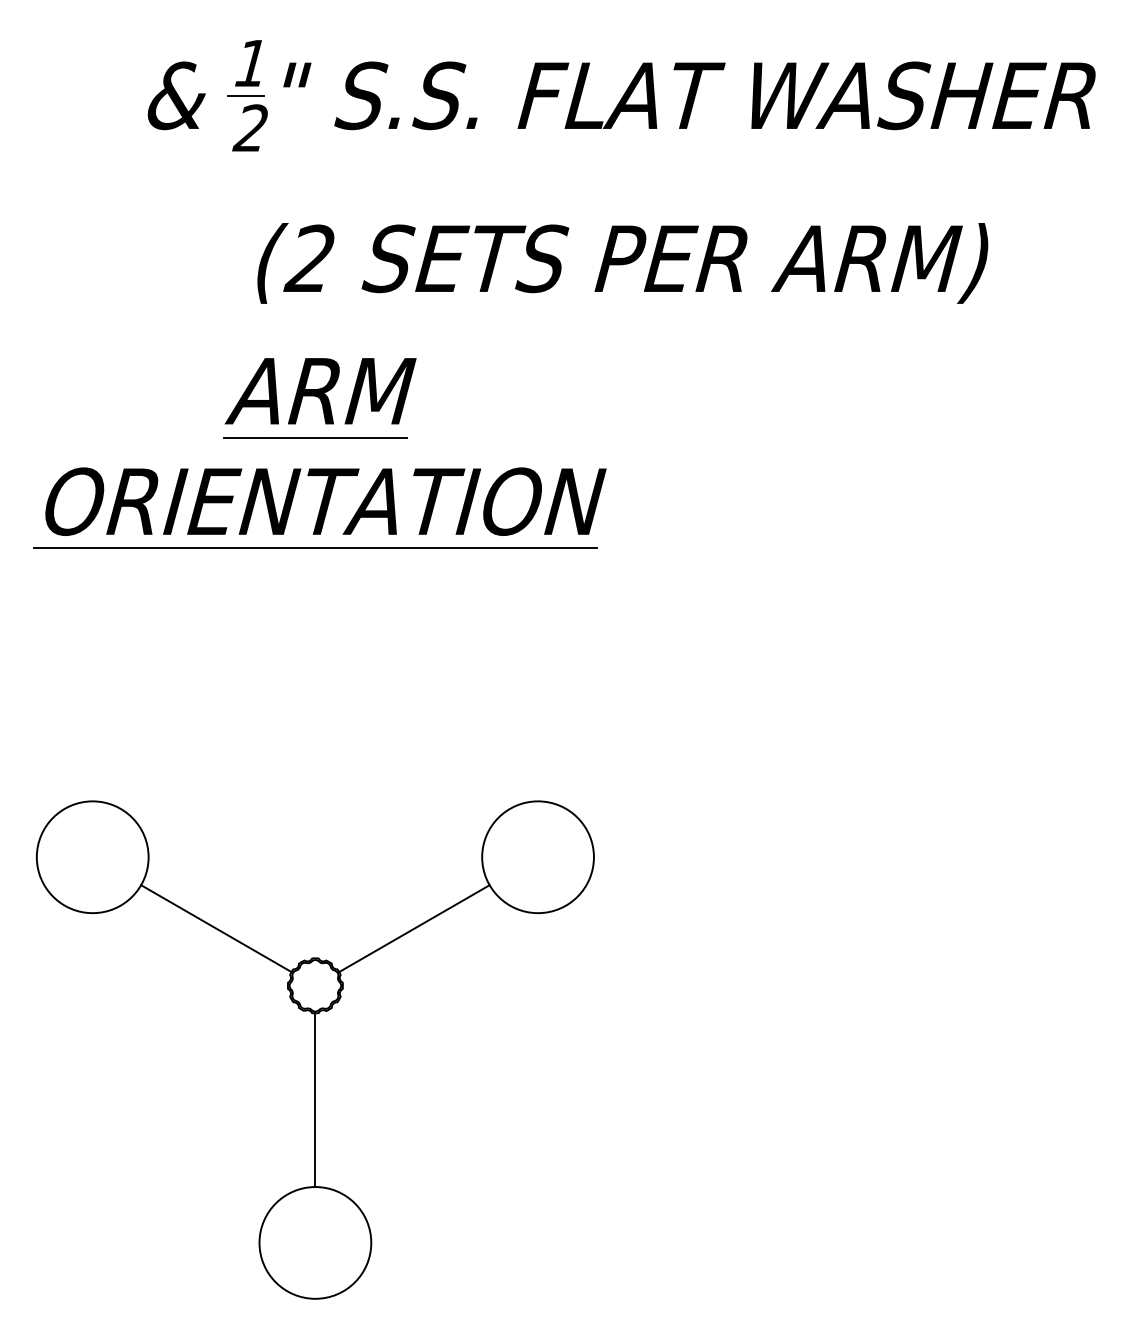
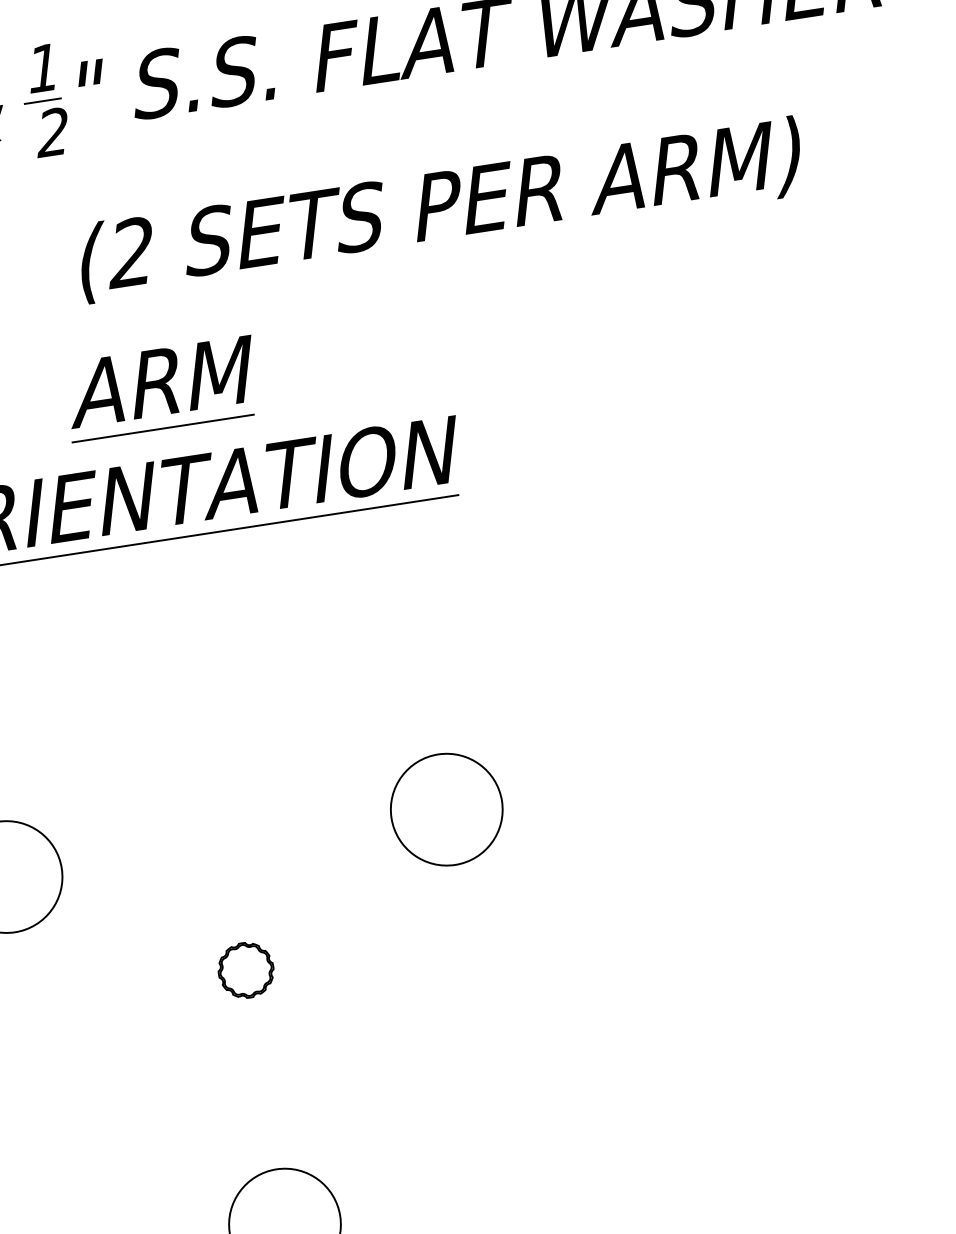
line: (216, 928) -> (139, 928), removed
line: (414, 928) -> (335, 898), removed
line: (315, 1100) -> (263, 1083), removed

